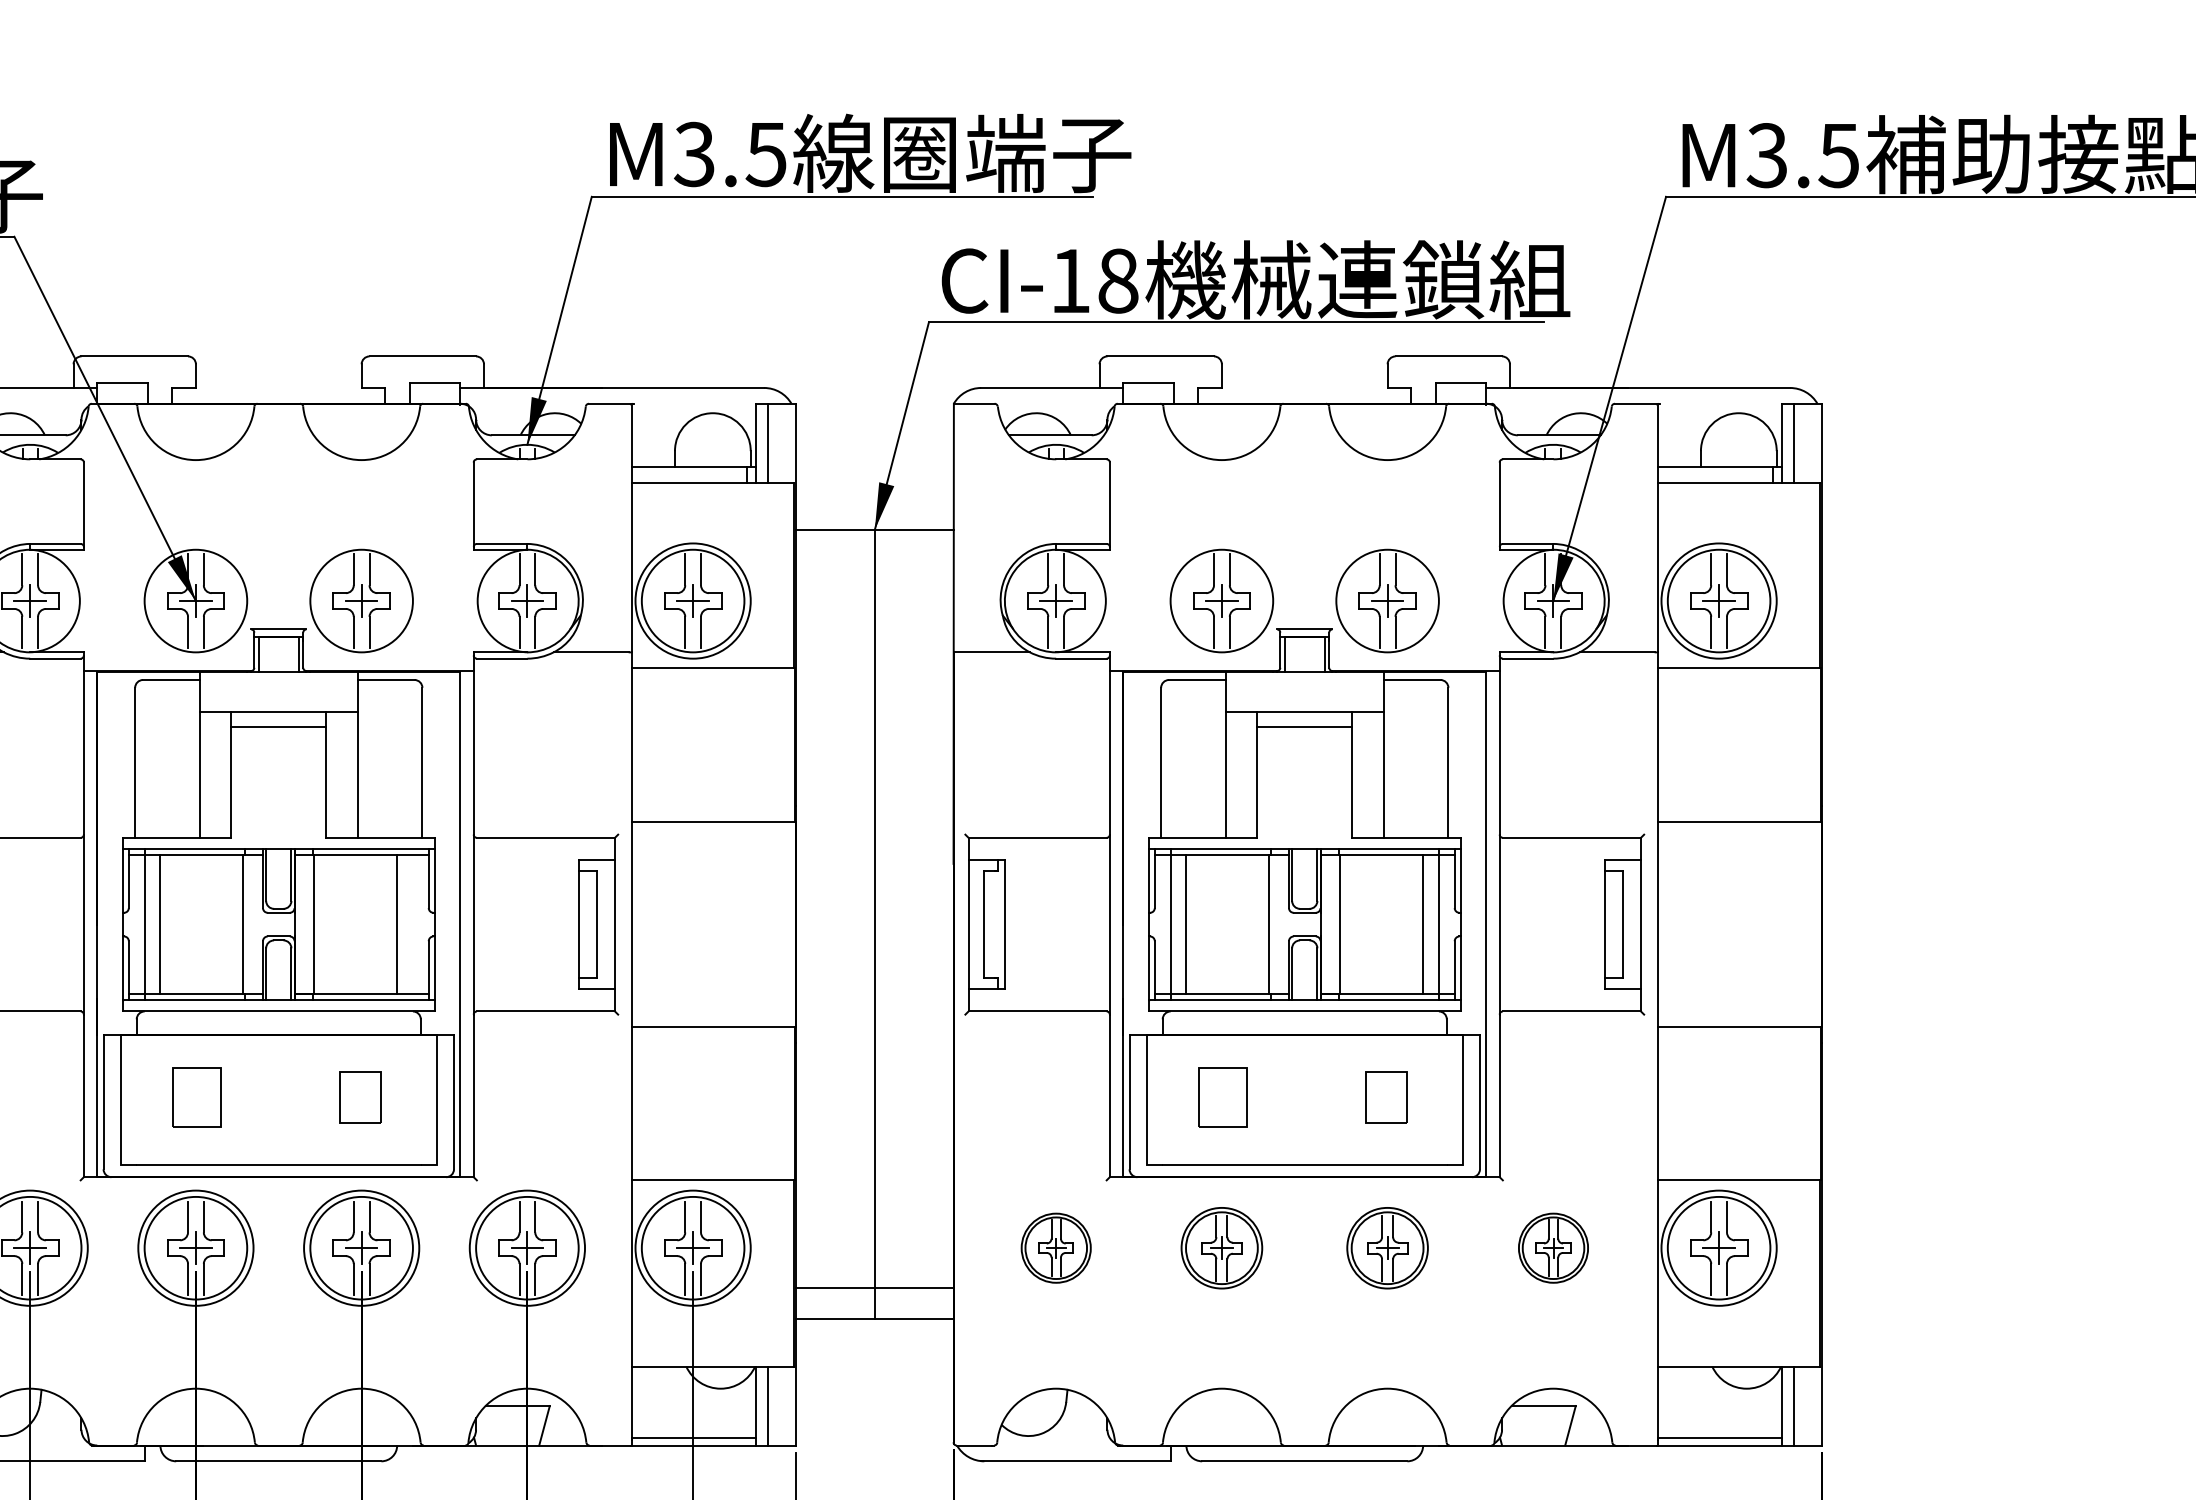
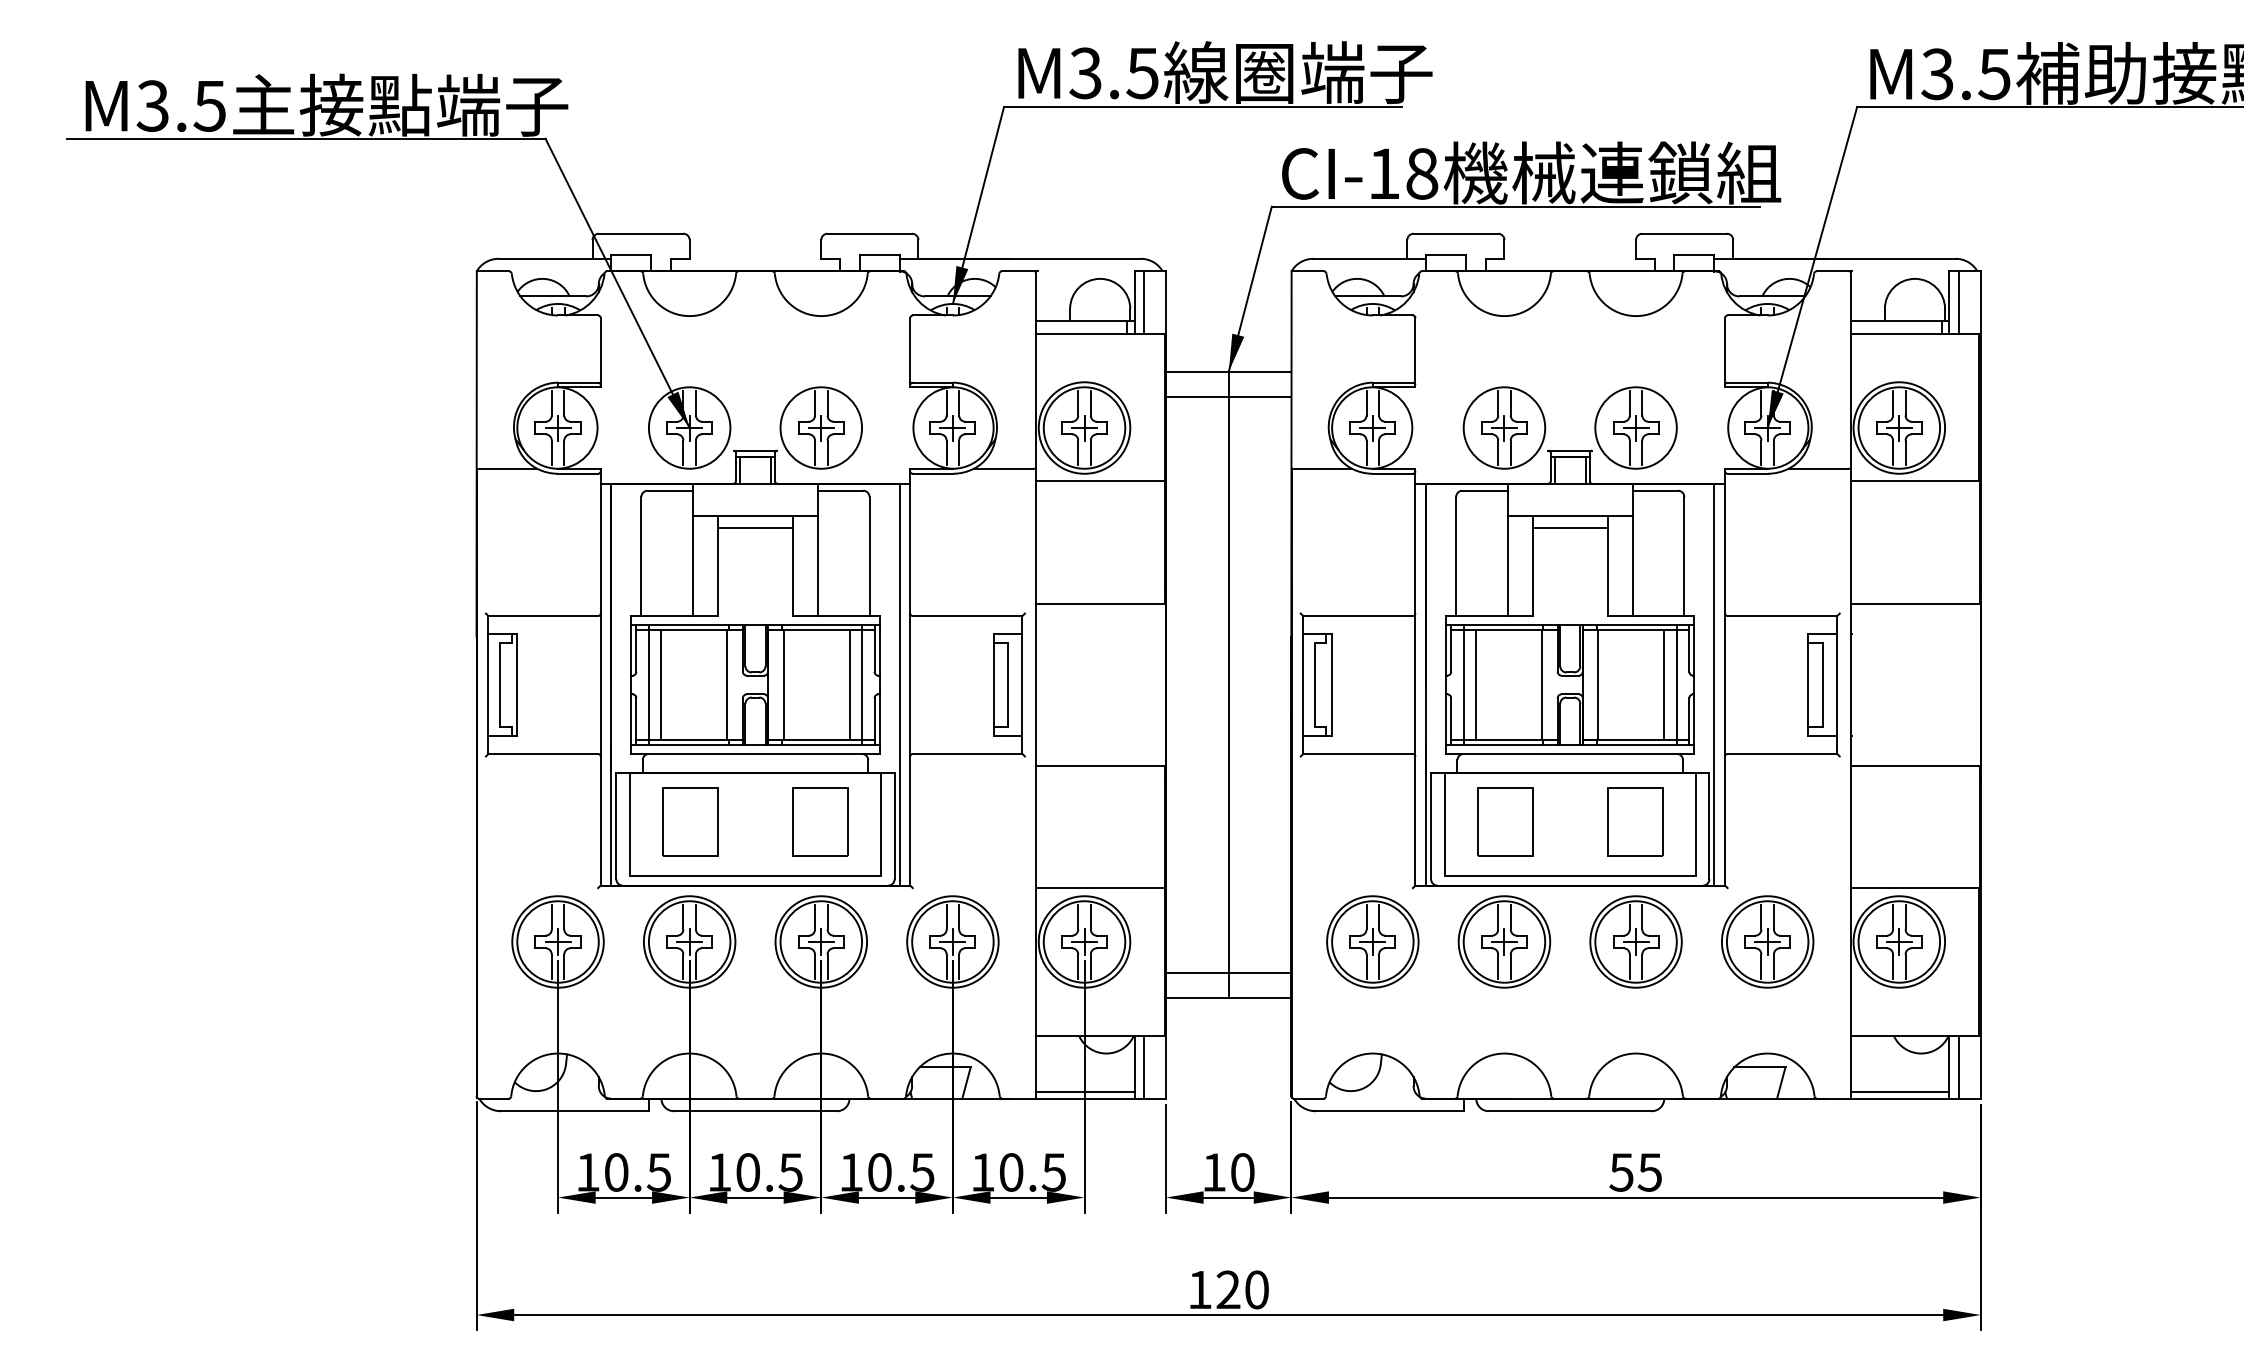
line: (874, 561) -> (1228, 396), added
line: (413, 923) -> (862, 684), added
part: (196, 1096) -> (690, 821), size x1.43
part: (360, 1096) -> (820, 821), size x1.67
part: (1223, 1096) -> (1505, 821), size x1.43
part: (1386, 1096) -> (1635, 821), size x1.67
part: (1055, 1247) -> (1372, 941), size x1.67
part: (1221, 1247) -> (1504, 941), size x1.43
part: (1386, 1247) -> (1635, 941), size x1.43
part: (1553, 1247) -> (1767, 941), size x1.67

